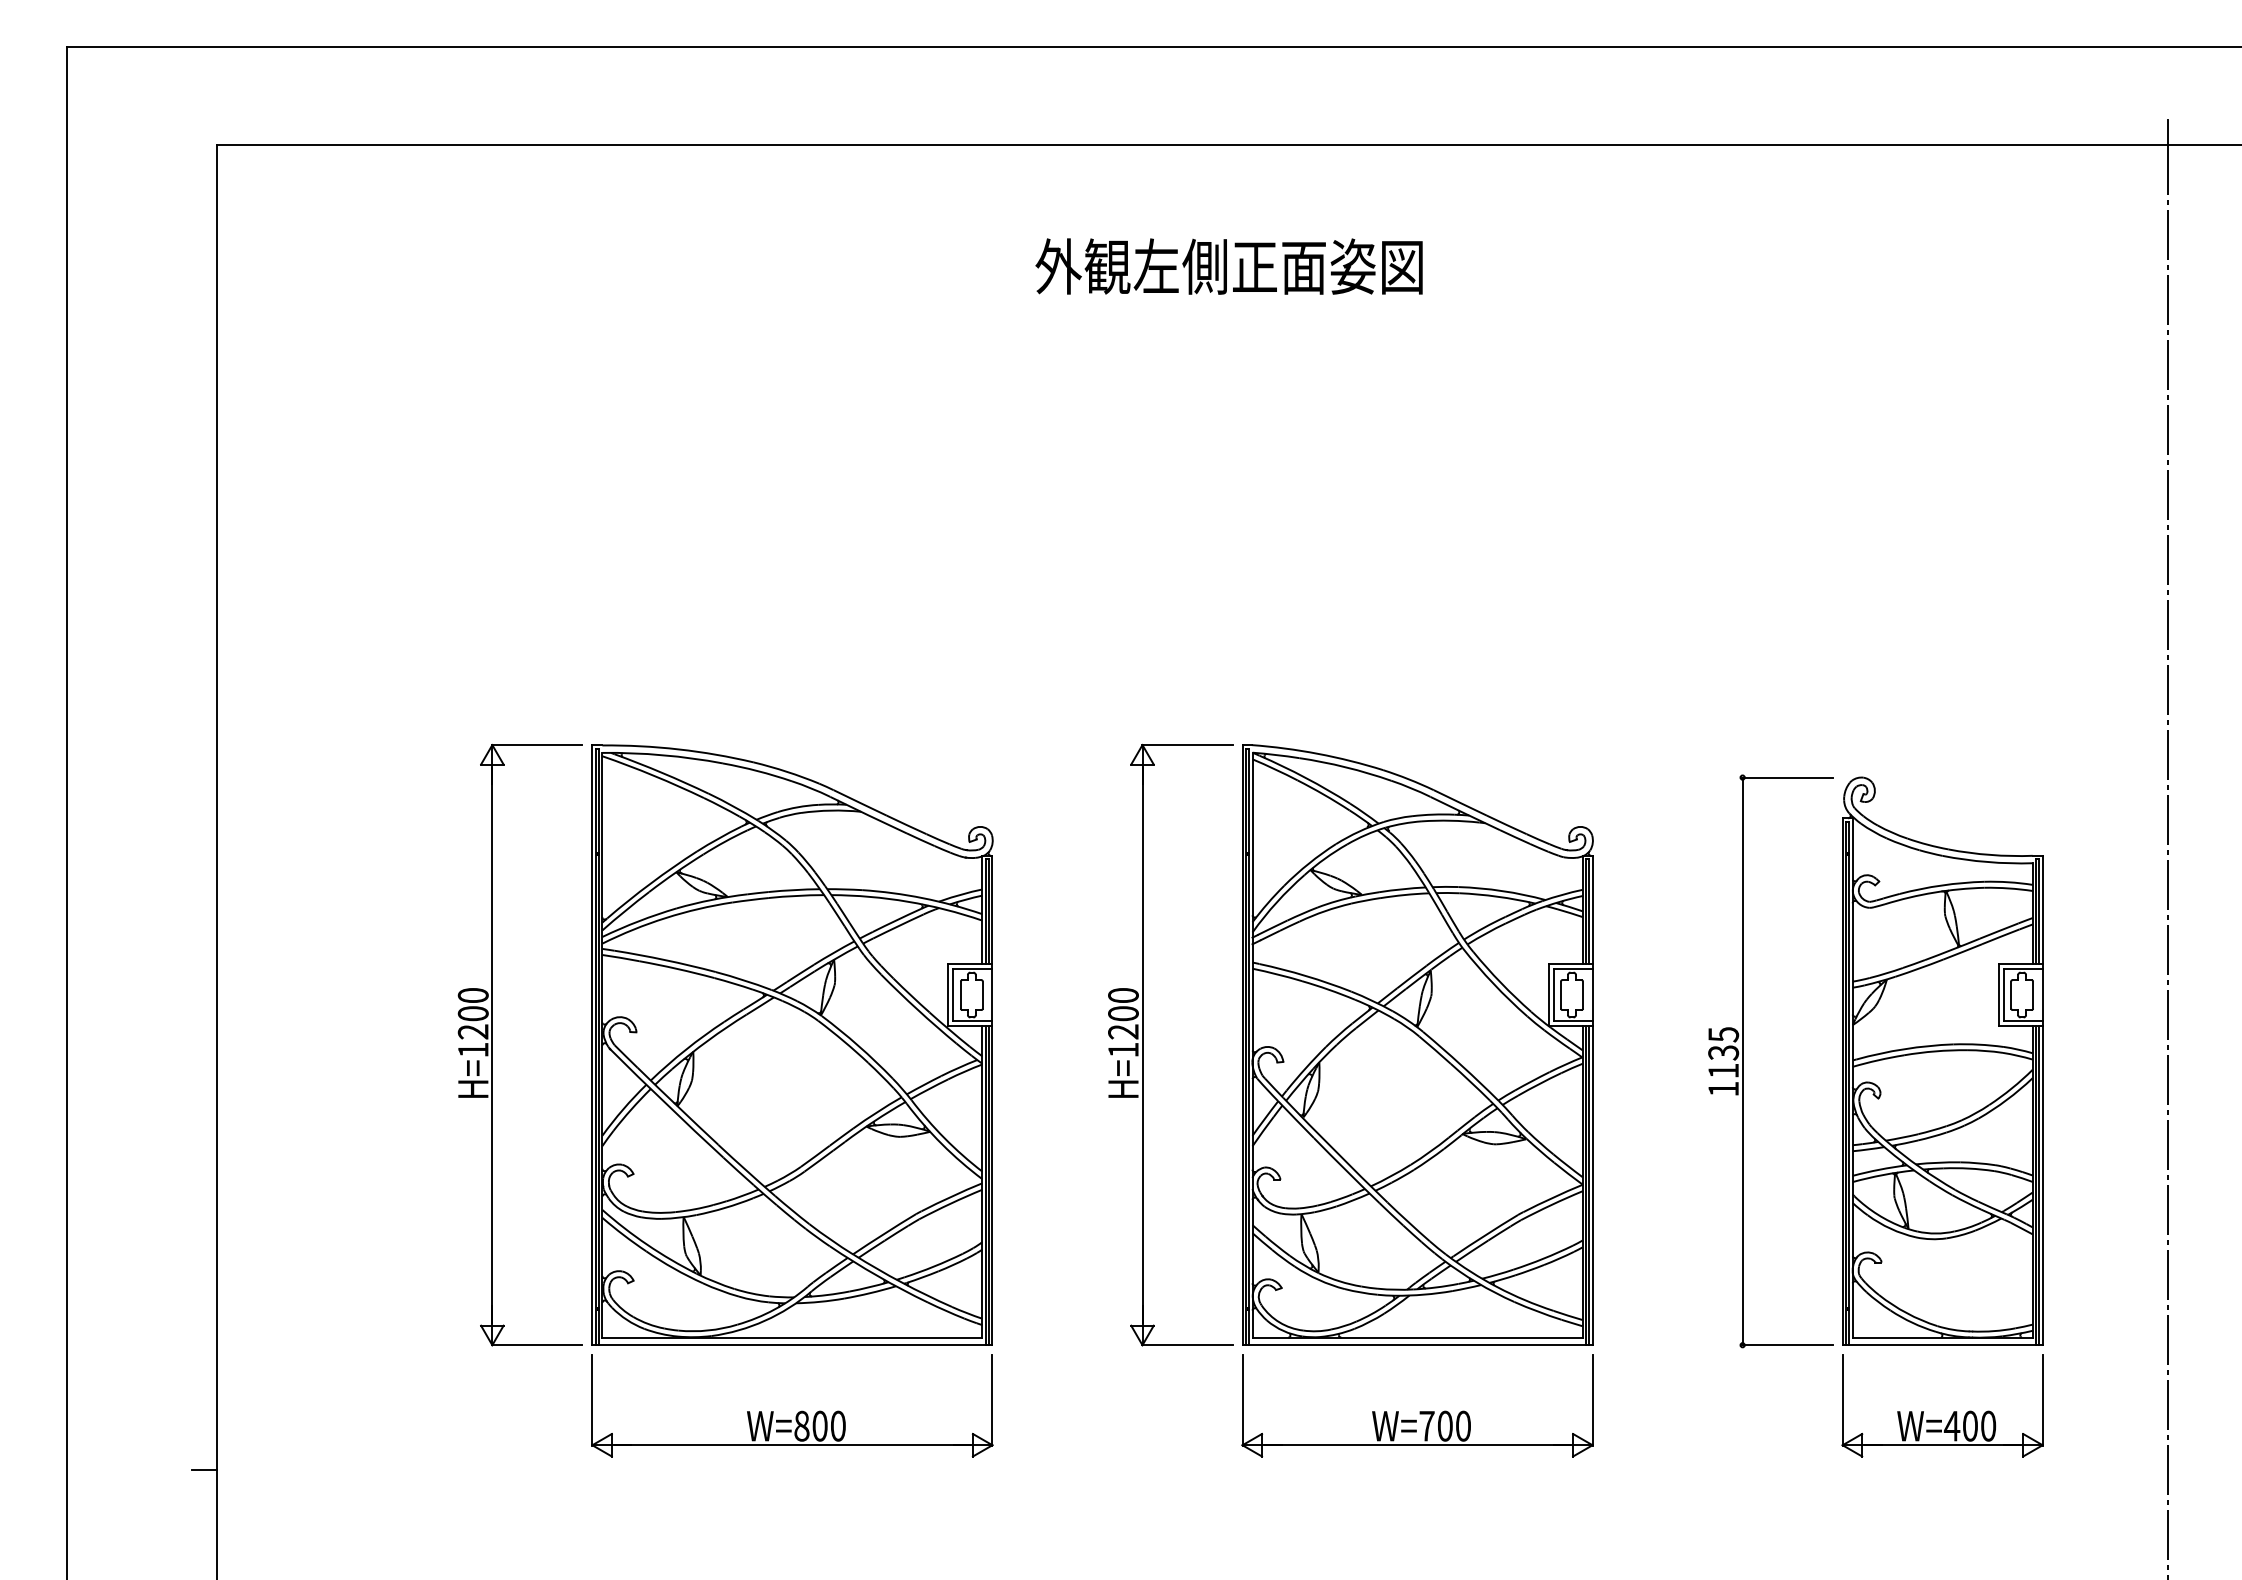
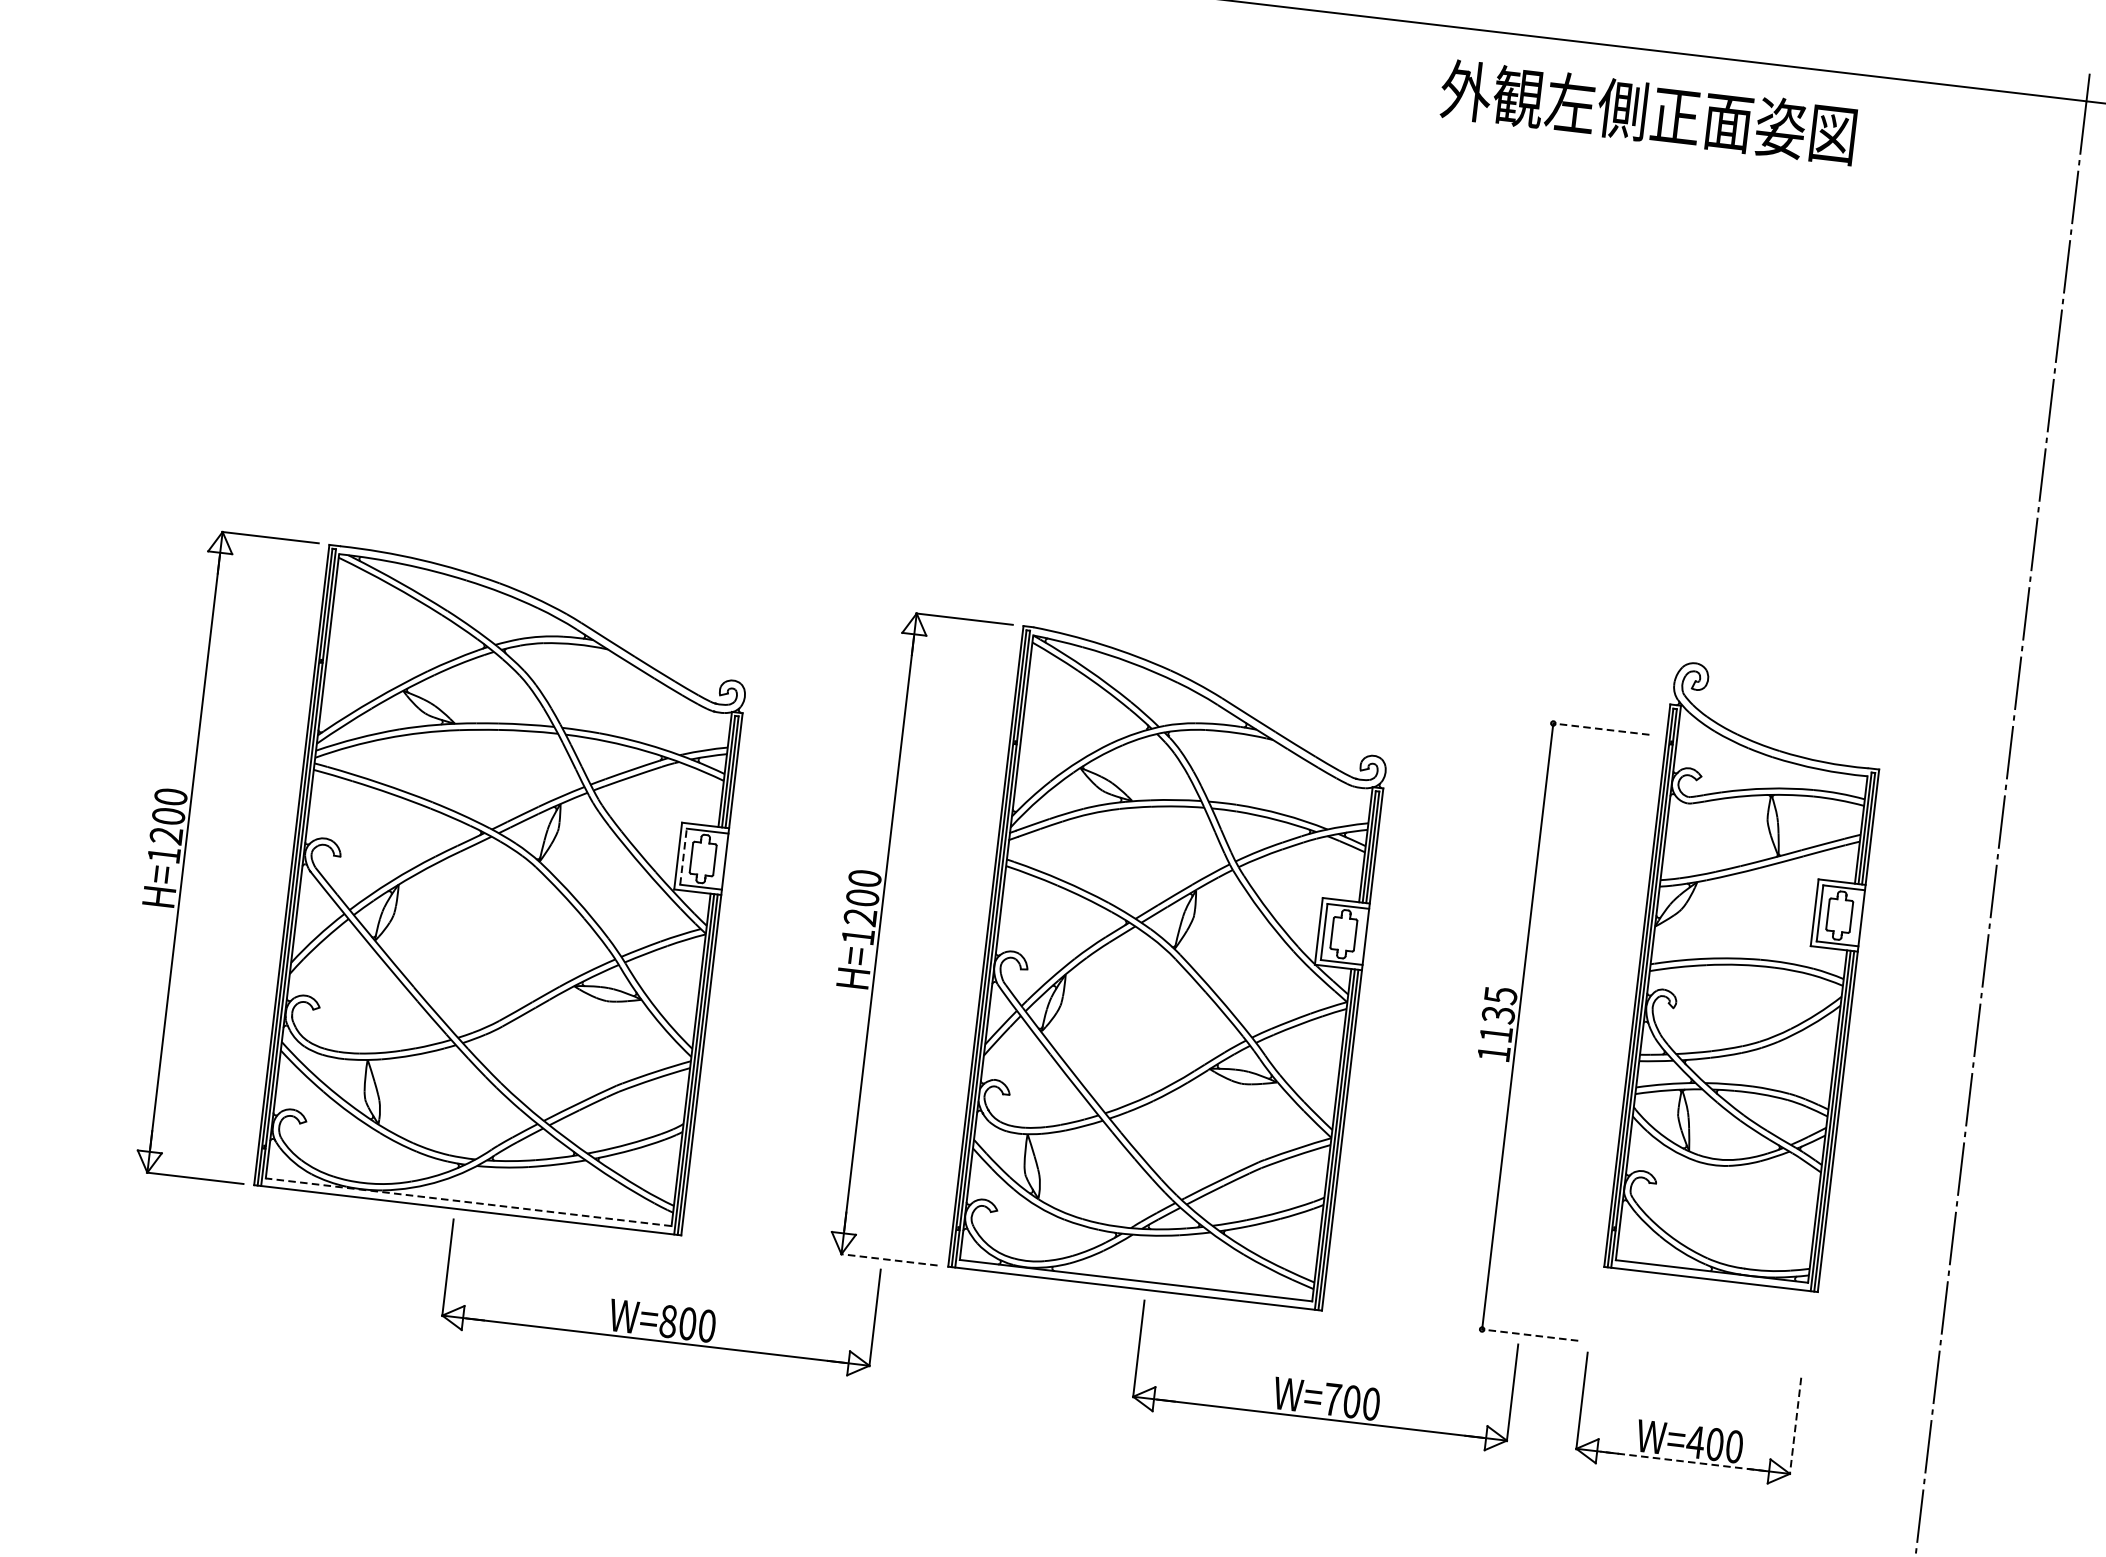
text: (1228, 266) -> (1647, 112), moved
line: (1786, 777) -> (1600, 728), solid -> dashed
line: (953, 994) -> (683, 856), solid -> dashed
part: (1942, 1060) -> (1746, 975), moved
line: (791, 1337) -> (467, 1201), solid -> dashed
line: (1186, 1345) -> (888, 1260), solid -> dashed
line: (1786, 1345) -> (1528, 1335), solid -> dashed
line: (2042, 1400) -> (1795, 1426), solid -> dashed
part: (1419, 1411) -> (1326, 1382), moved
part: (797, 1412) -> (665, 1306), moved
line: (1942, 1445) -> (1682, 1461), solid -> dashed

